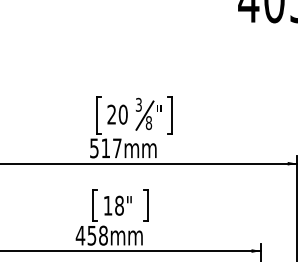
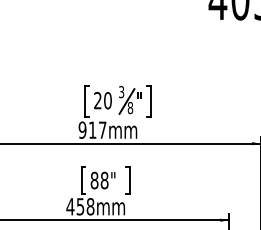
text: (94, 147) -> (82, 129), 517mm -> 917mm
text: (107, 205) -> (94, 180), 18" -> 88"

